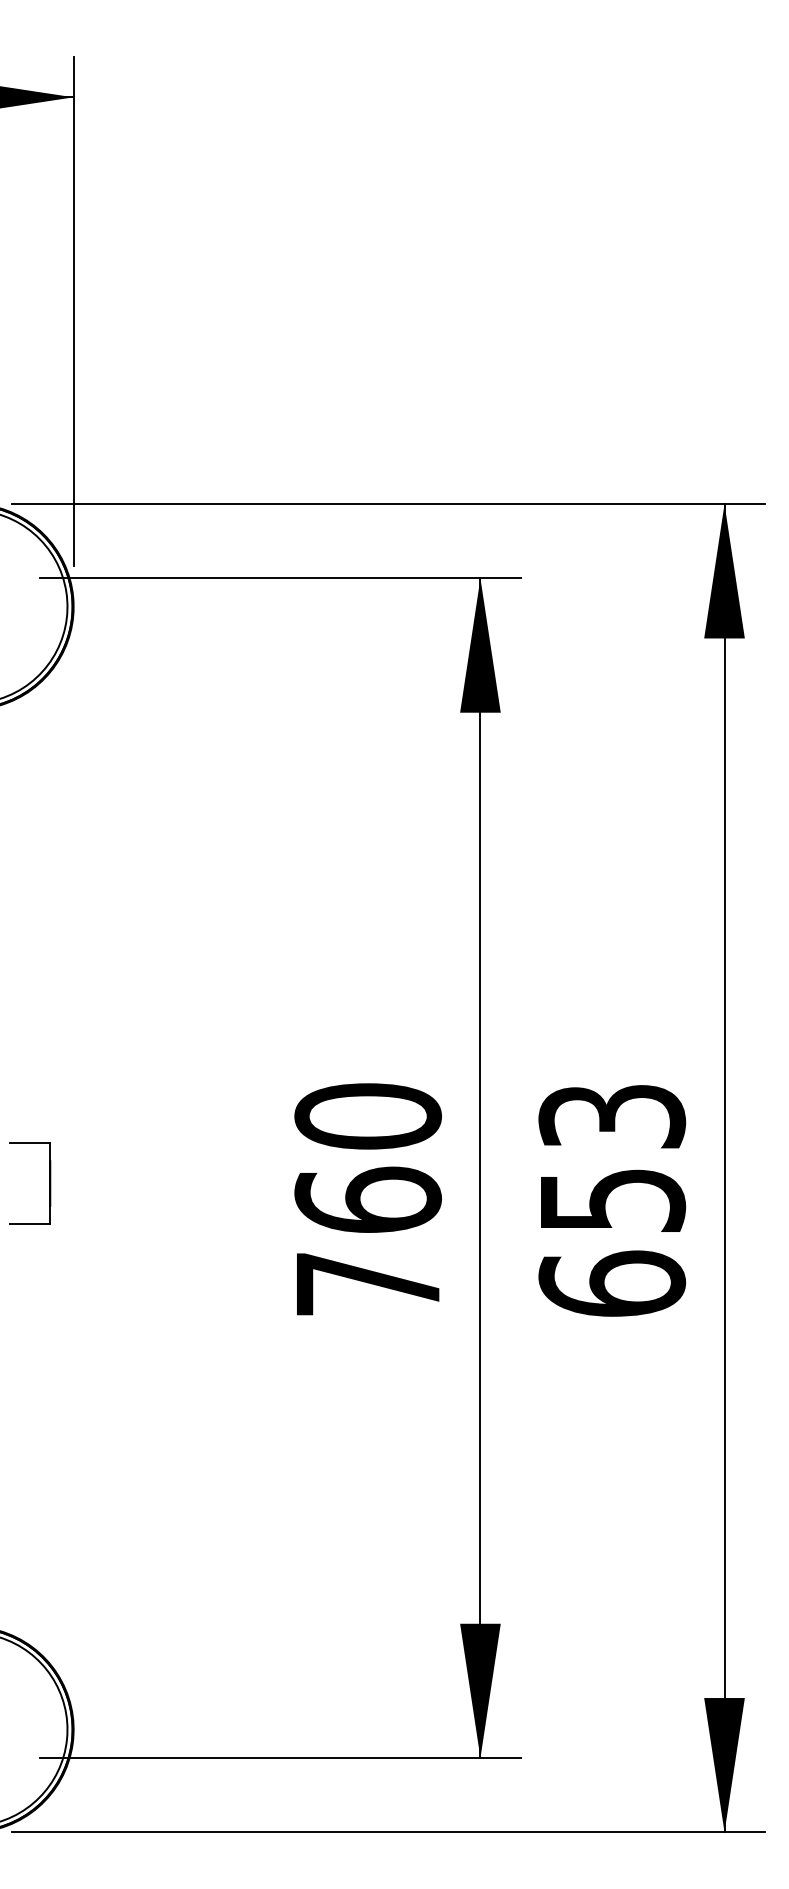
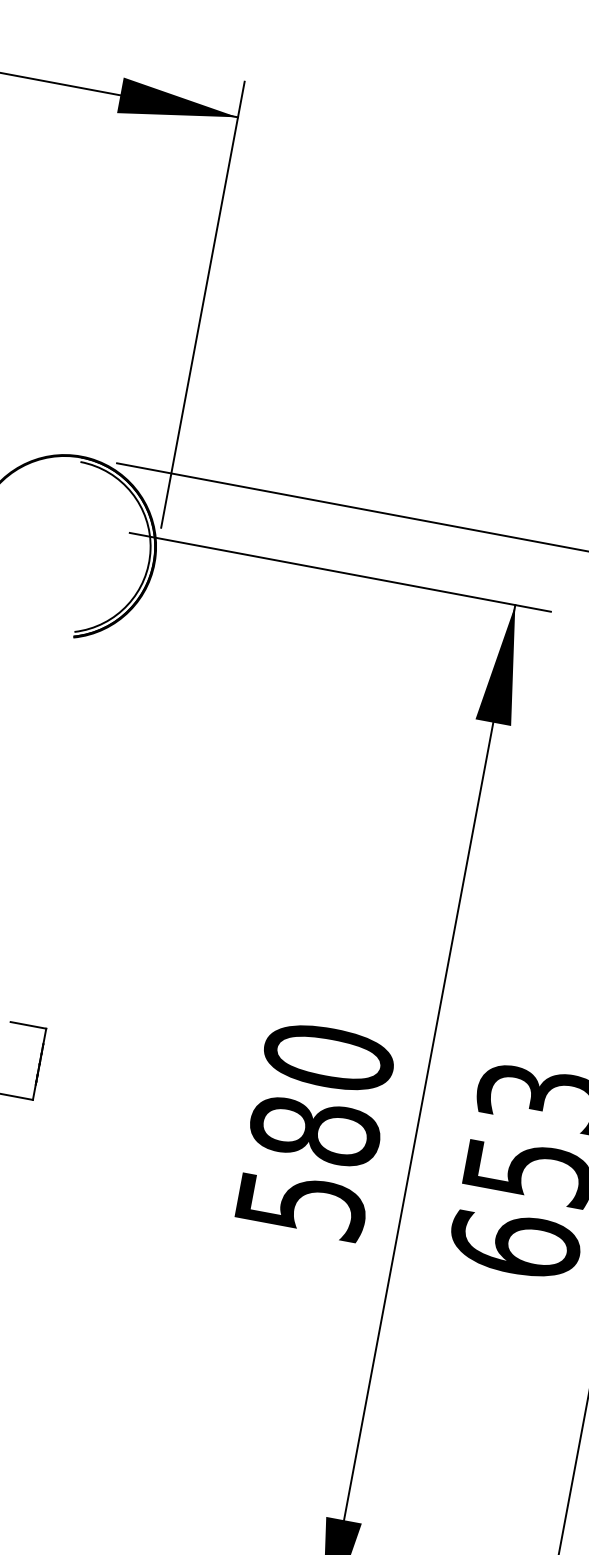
text: (367, 1240) -> (307, 1166), 760 -> 580

